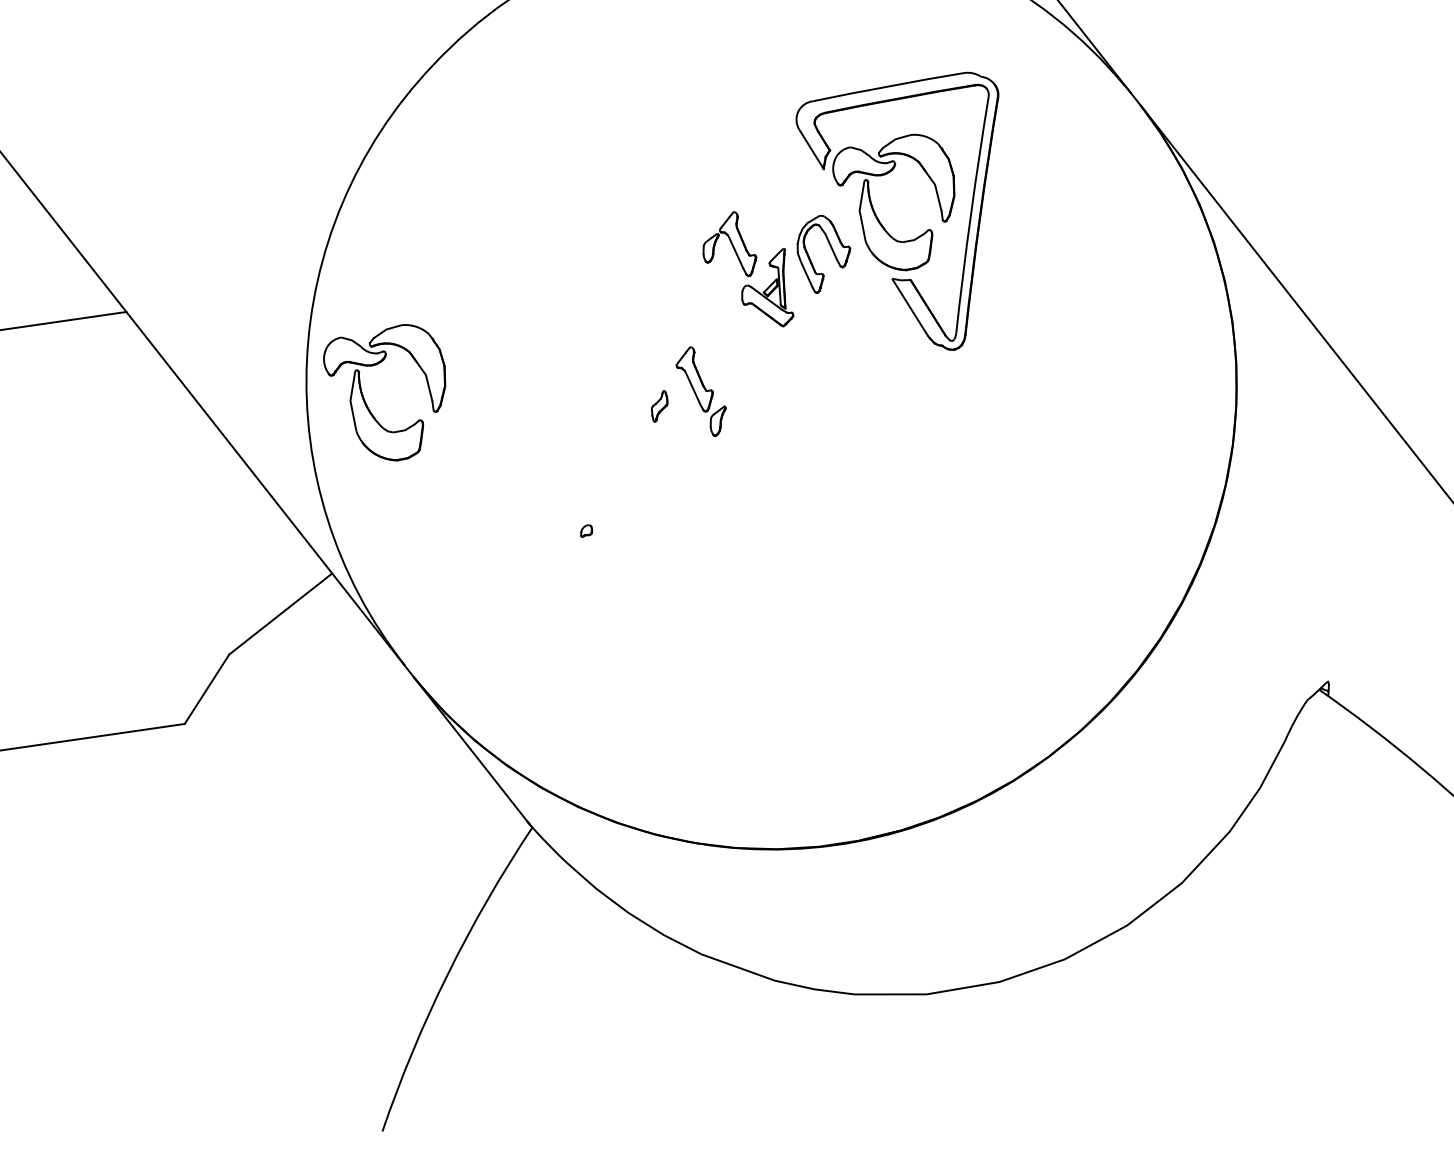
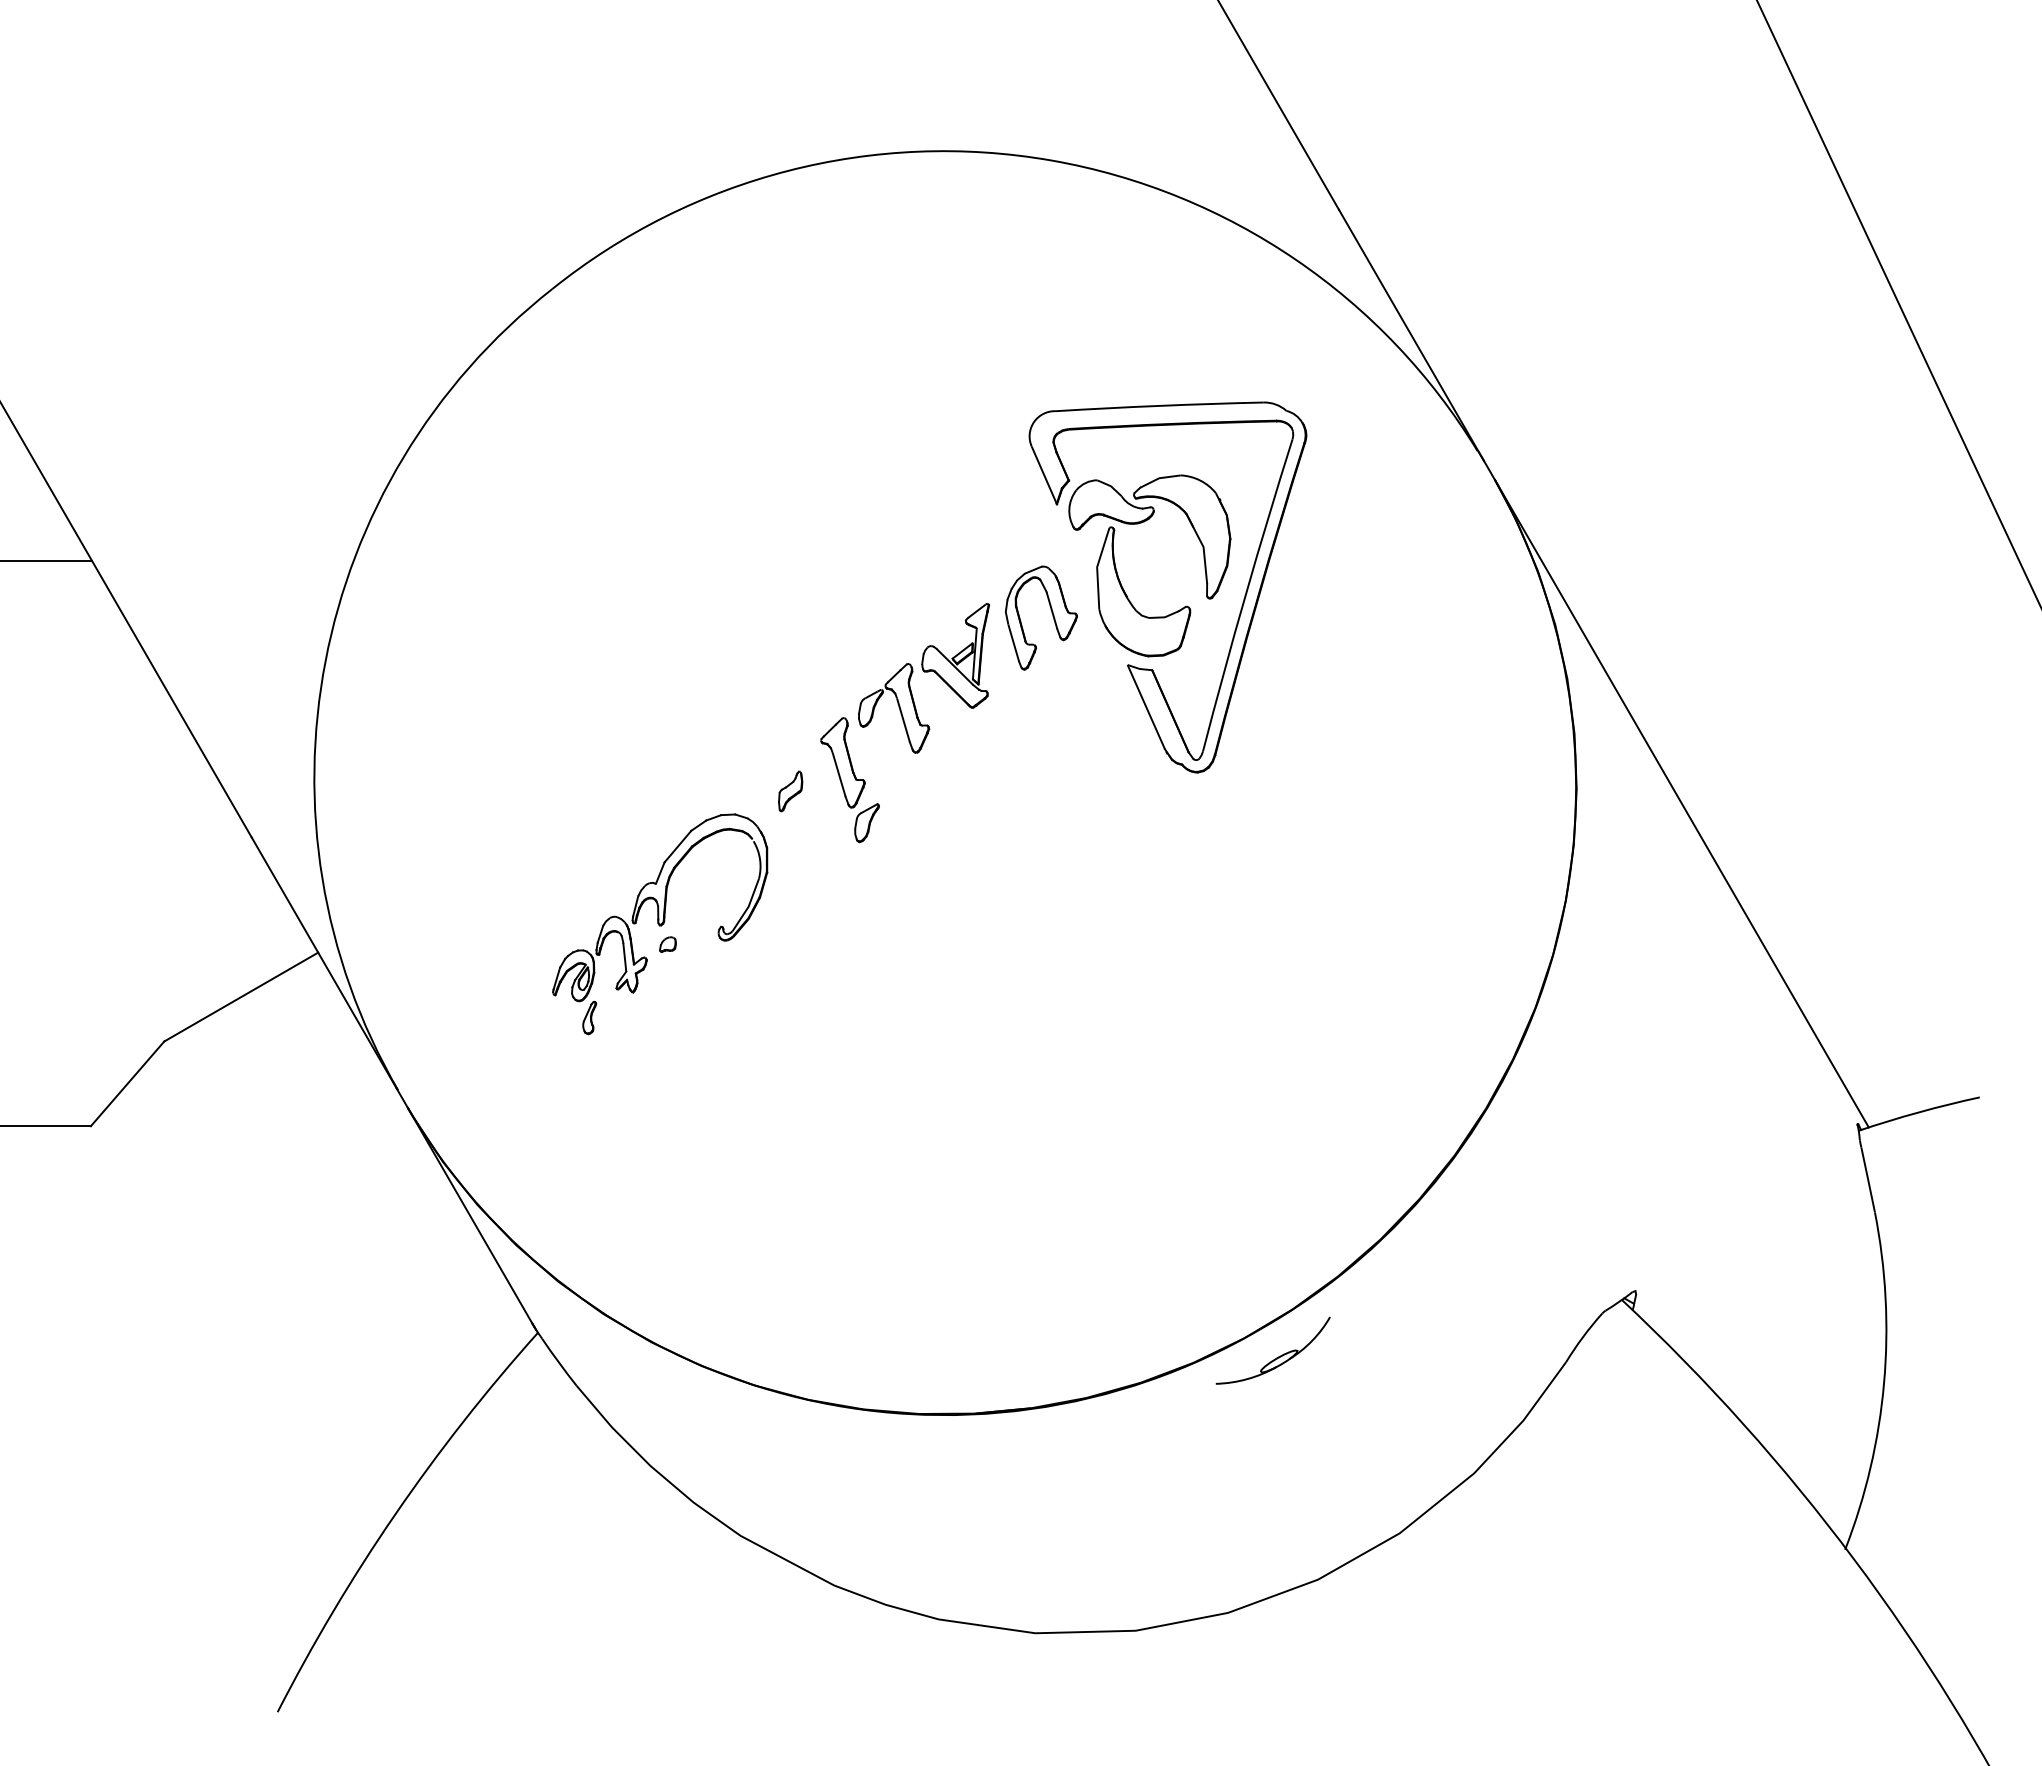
part: (728, 246) -> (894, 708), moved
part: (365, 401) -> (396, 728), removed
part: (578, 517) -> (660, 924), added
part: (1073, 768) -> (1276, 1357), added

